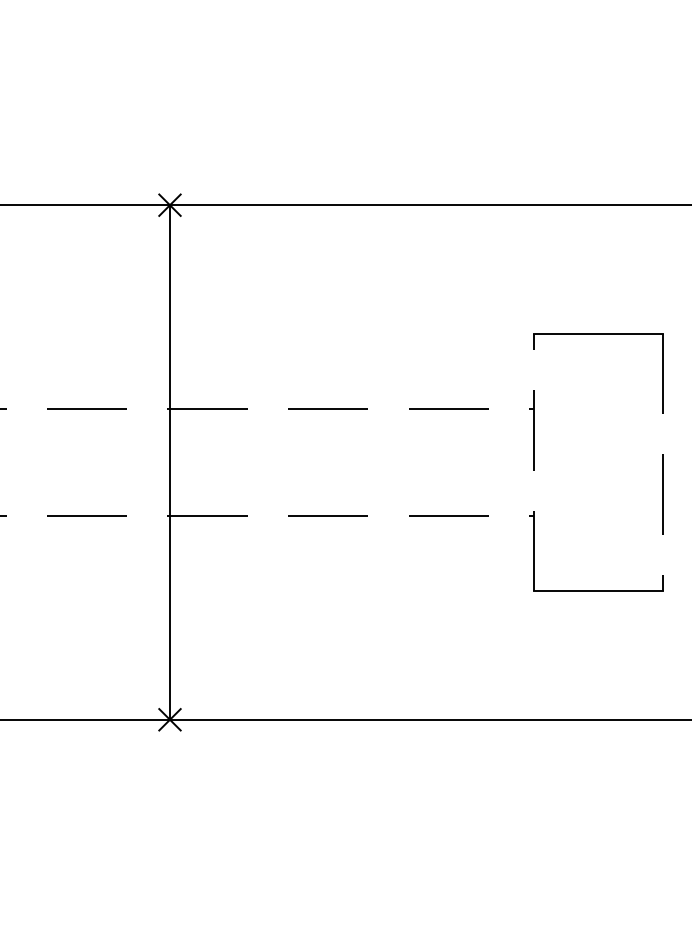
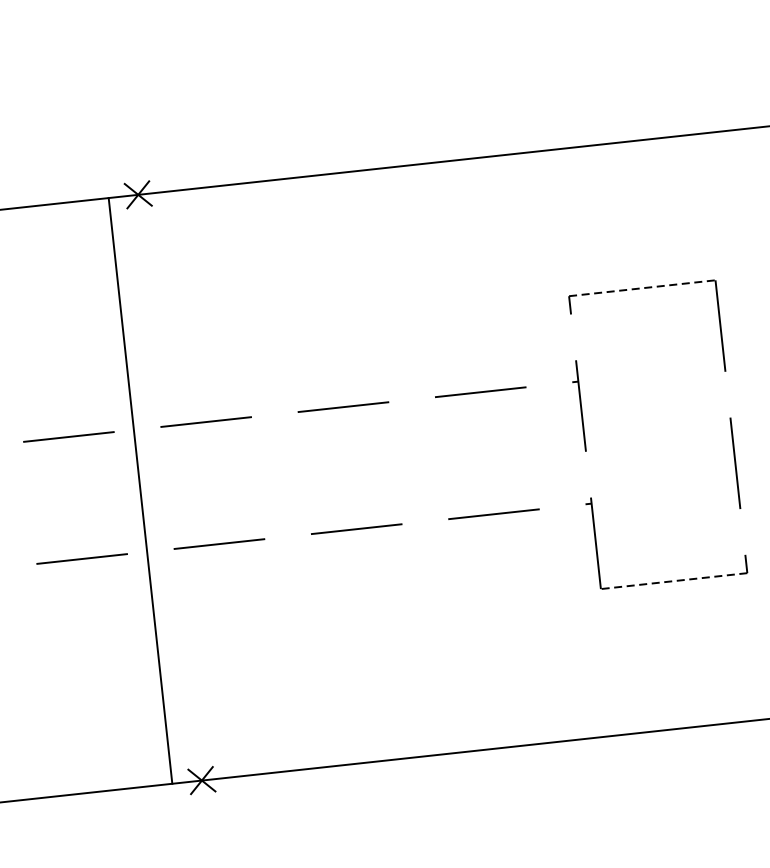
line: (599, 333) -> (643, 287), solid -> dashed
line: (170, 462) -> (141, 490), moved
line: (598, 591) -> (673, 581), solid -> dashed

